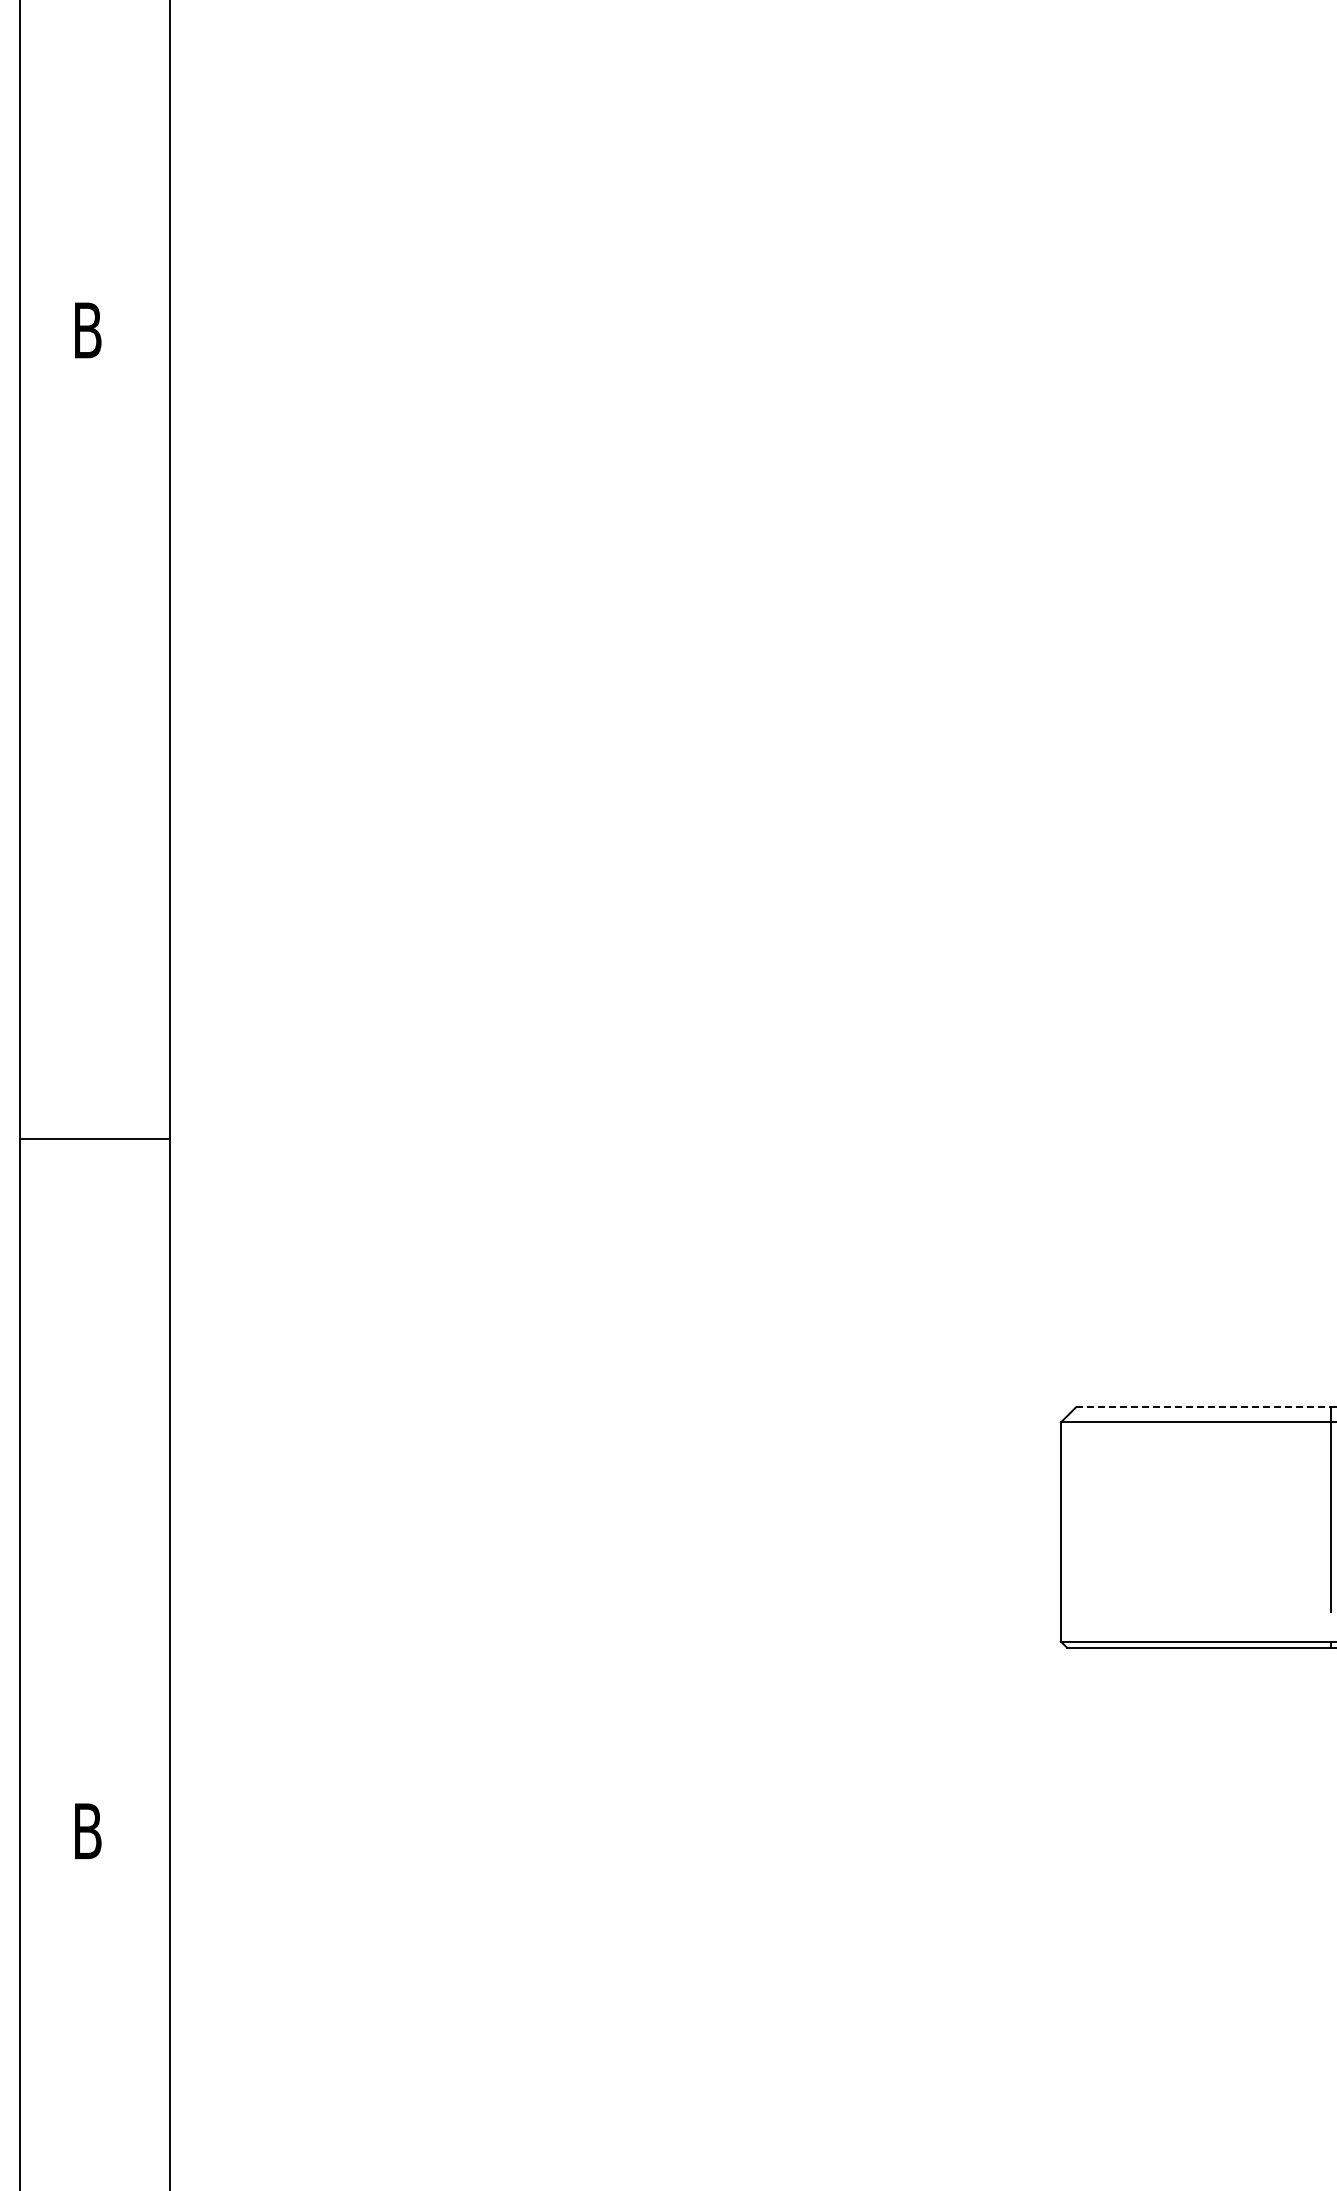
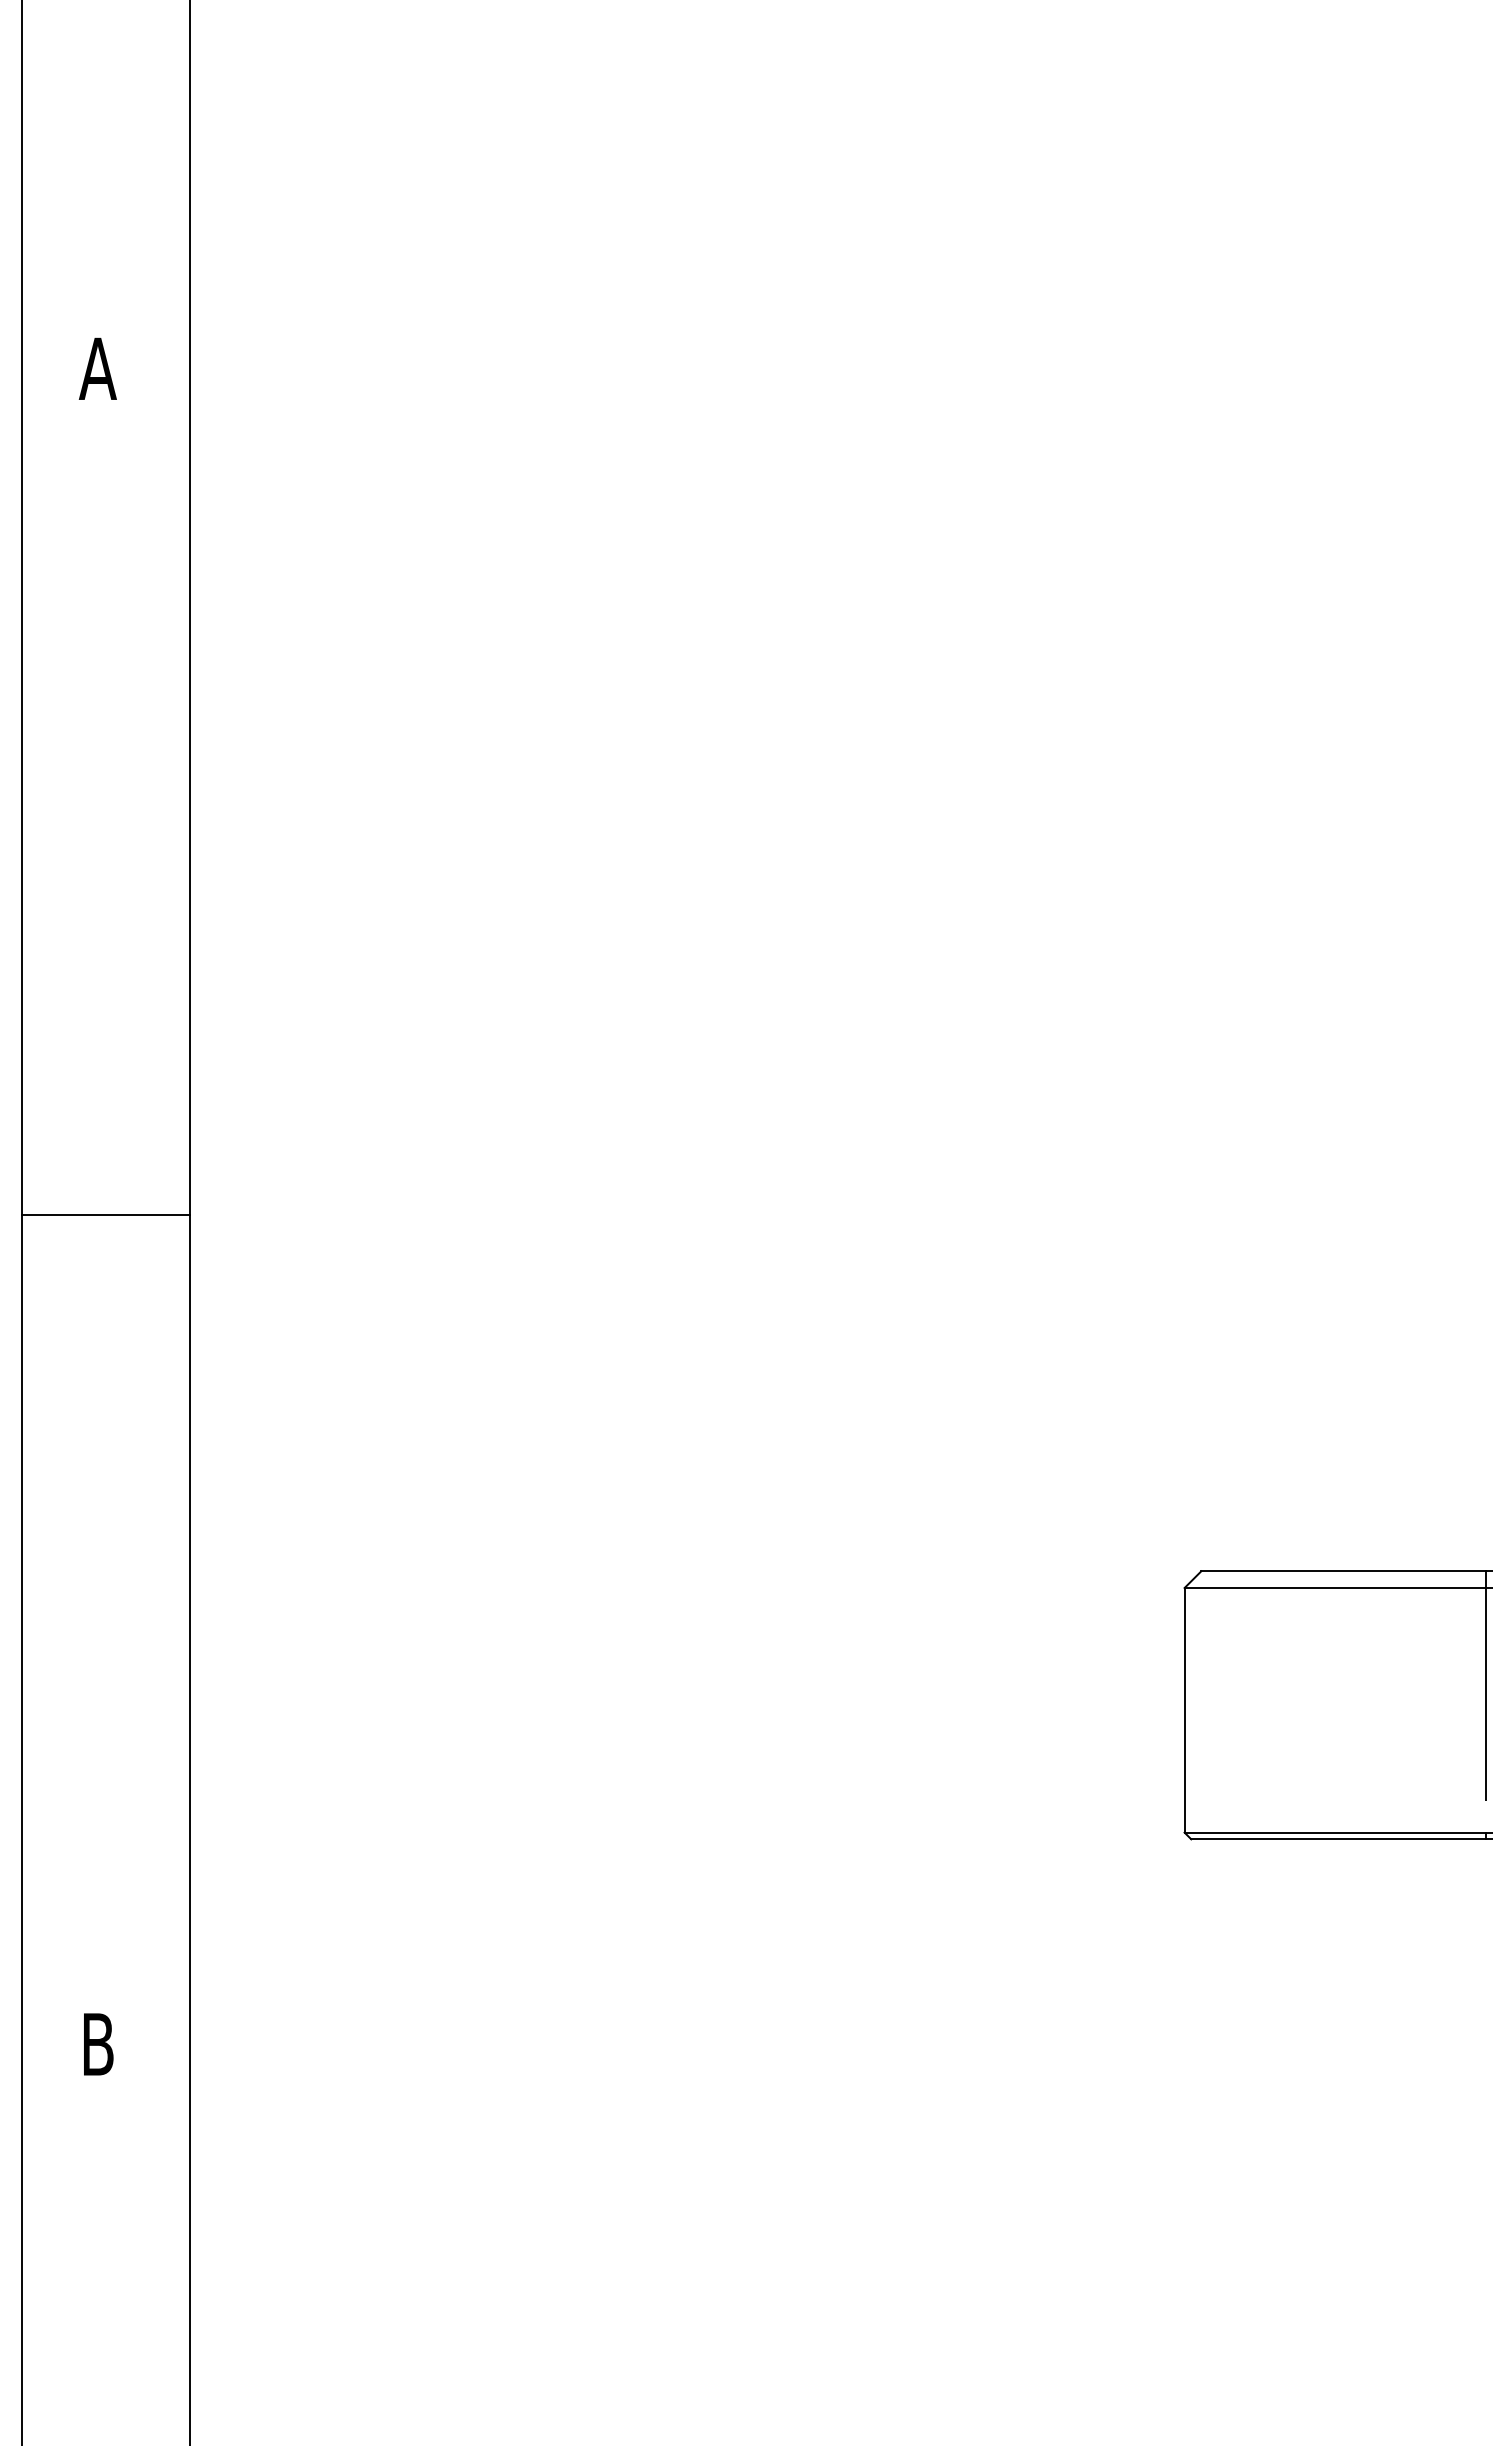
text: (87, 330) -> (97, 368), B -> A
line: (94, 1139) -> (105, 1215), moved
line: (1203, 1407) -> (1343, 1571), dashed -> solid

